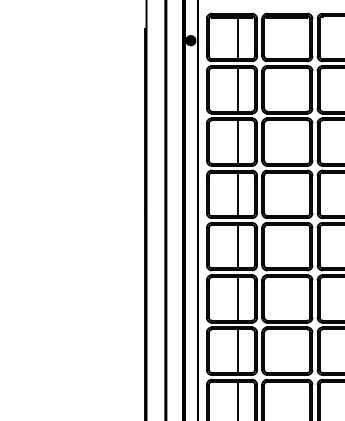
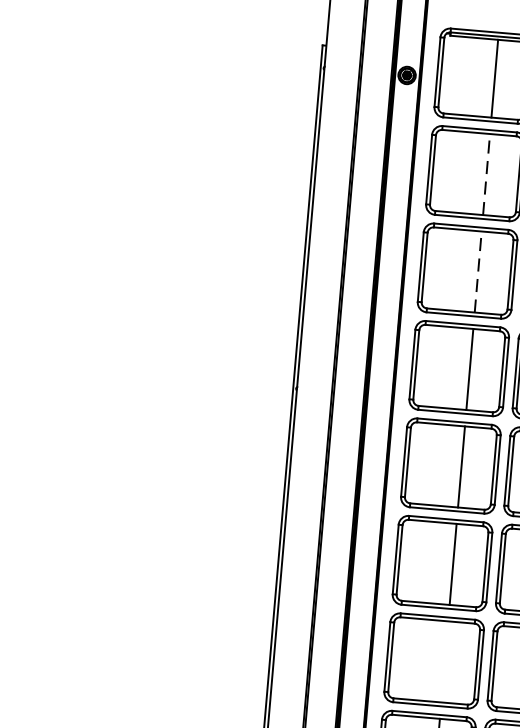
line: (237, 89) -> (486, 173), solid -> dashed
line: (237, 142) -> (477, 272), solid -> dashed
line: (237, 350) -> (444, 660), removed

